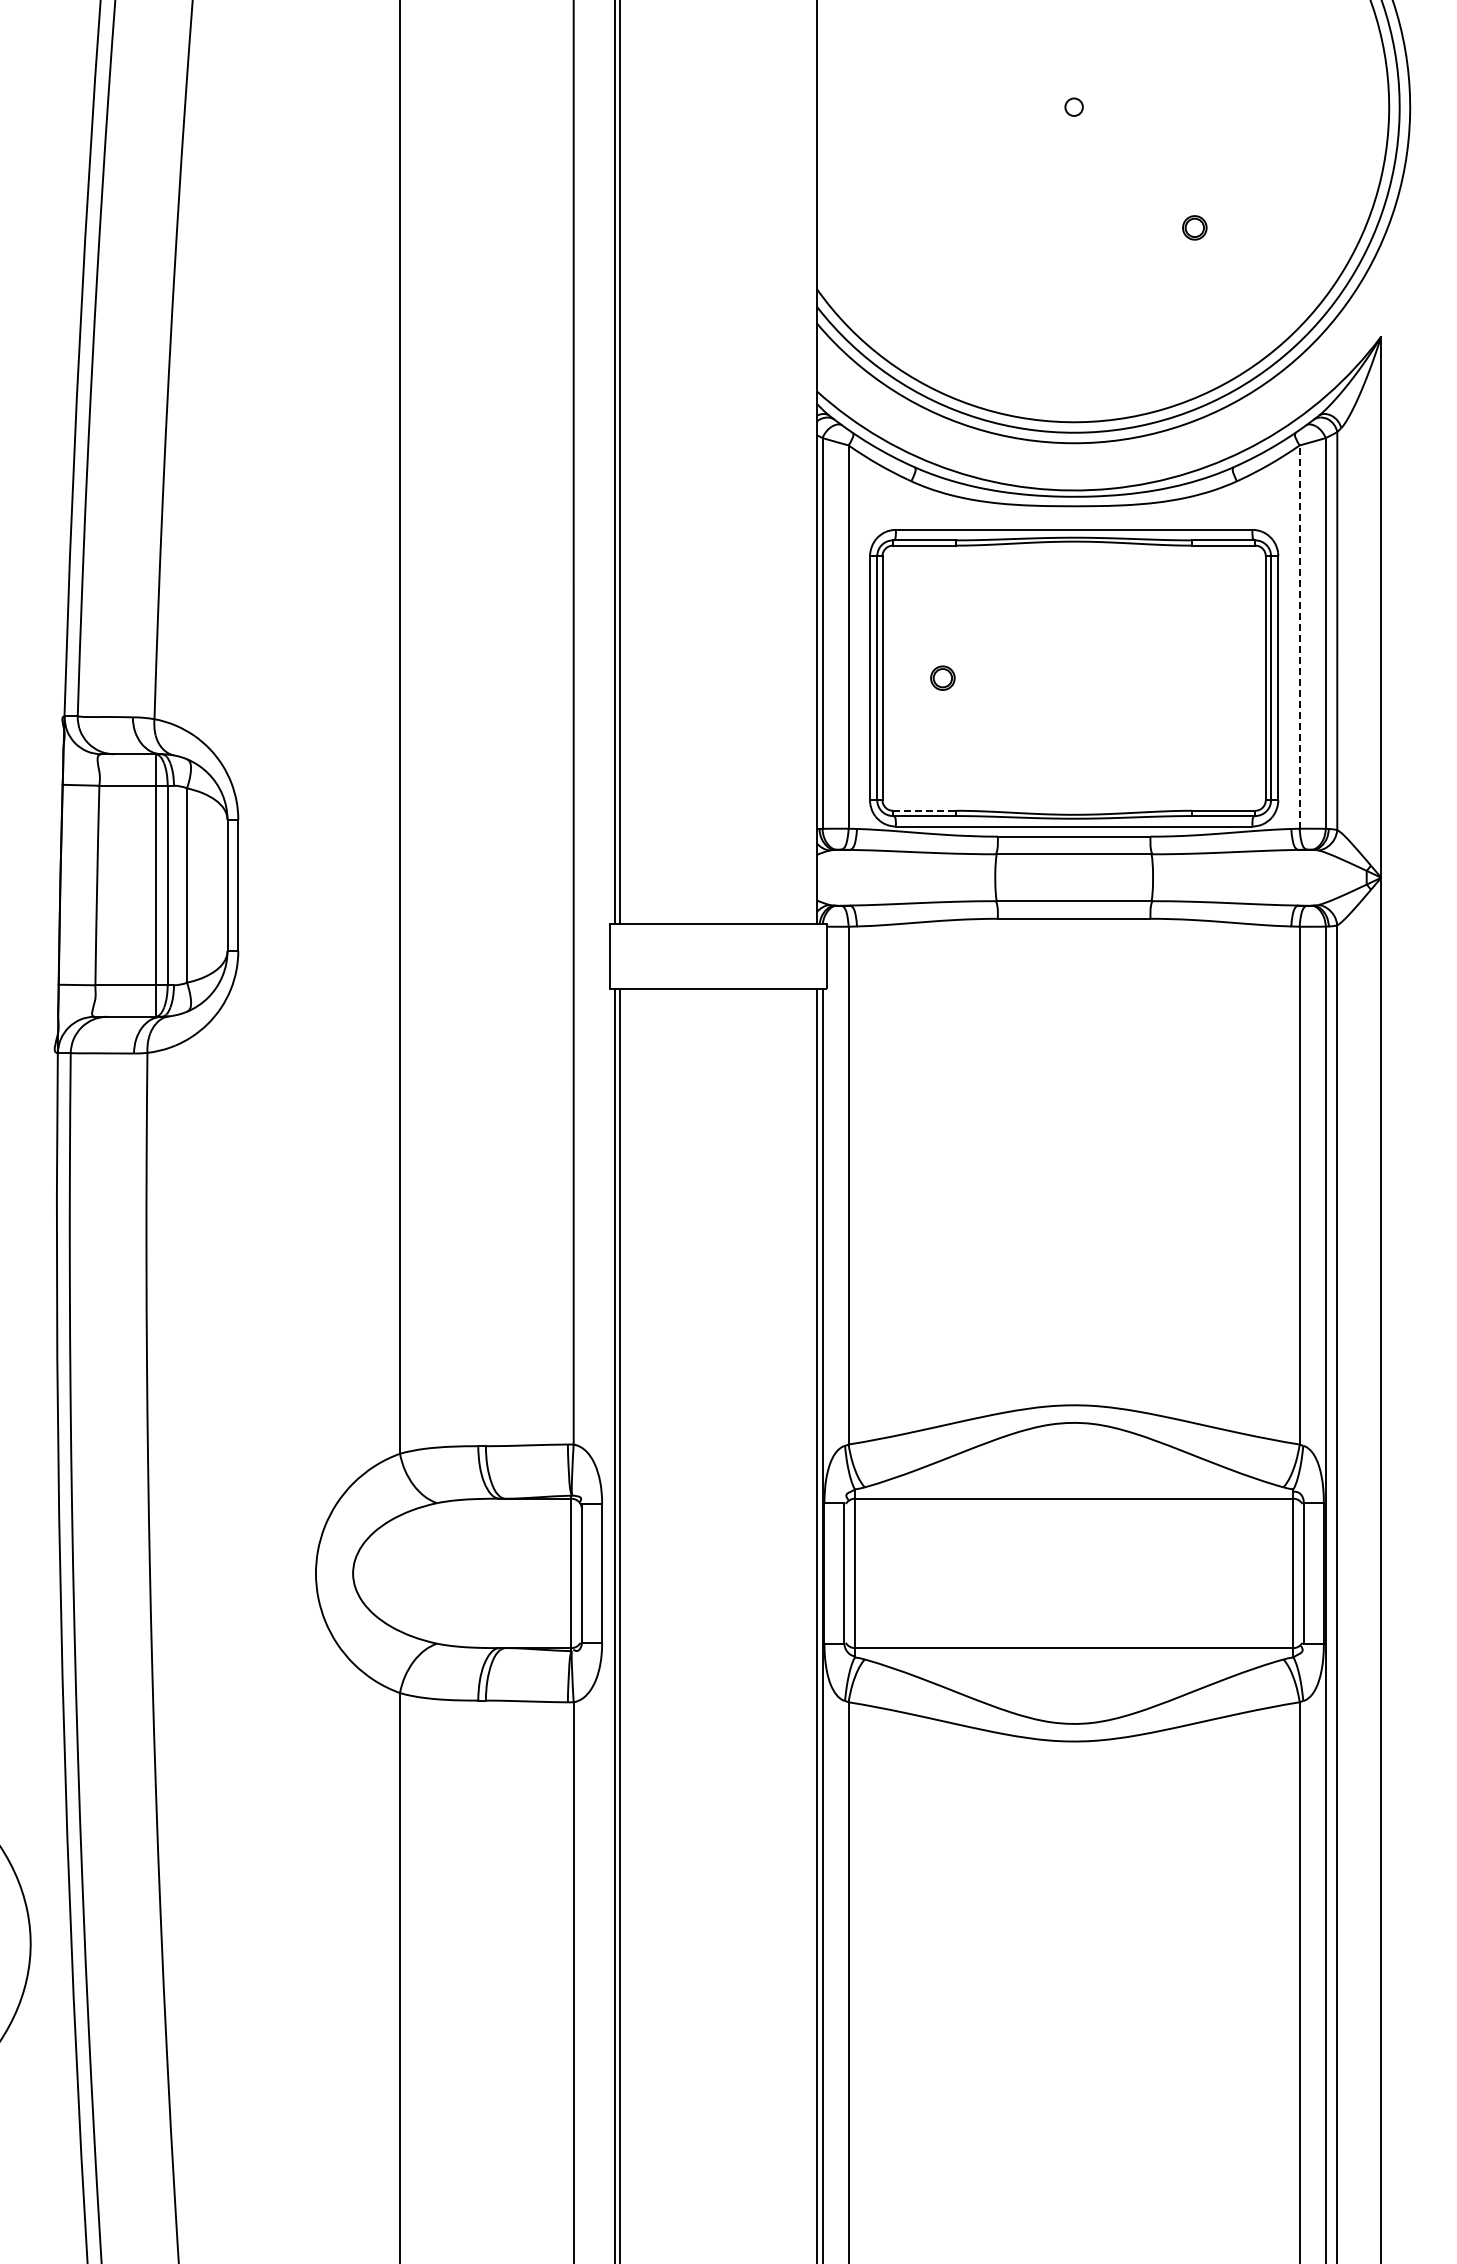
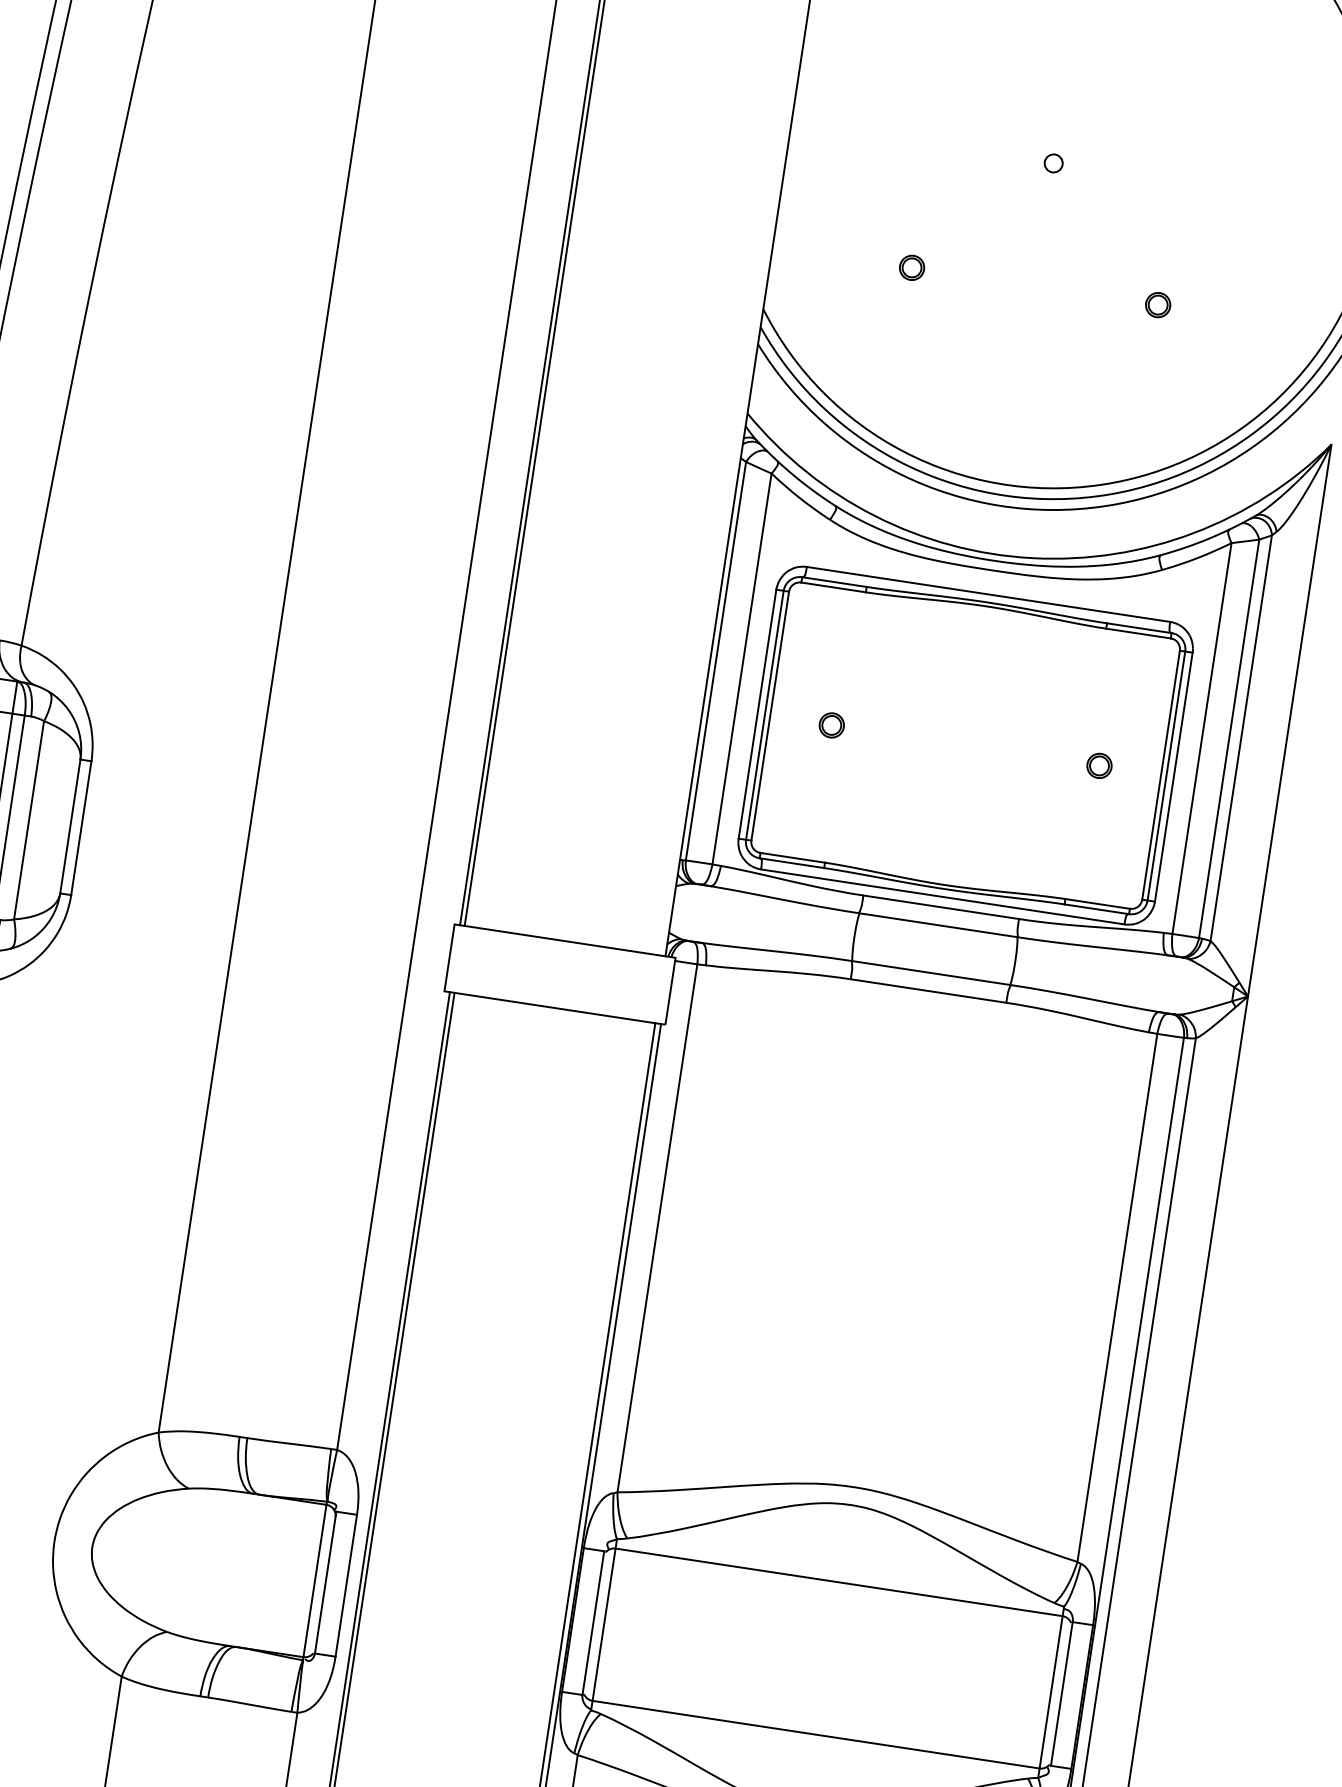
part: (953, 227) -> (912, 267), added
line: (1299, 637) -> (1201, 738), dashed -> solid
part: (1205, 677) -> (1099, 765), added
line: (924, 810) -> (792, 857), dashed -> solid

